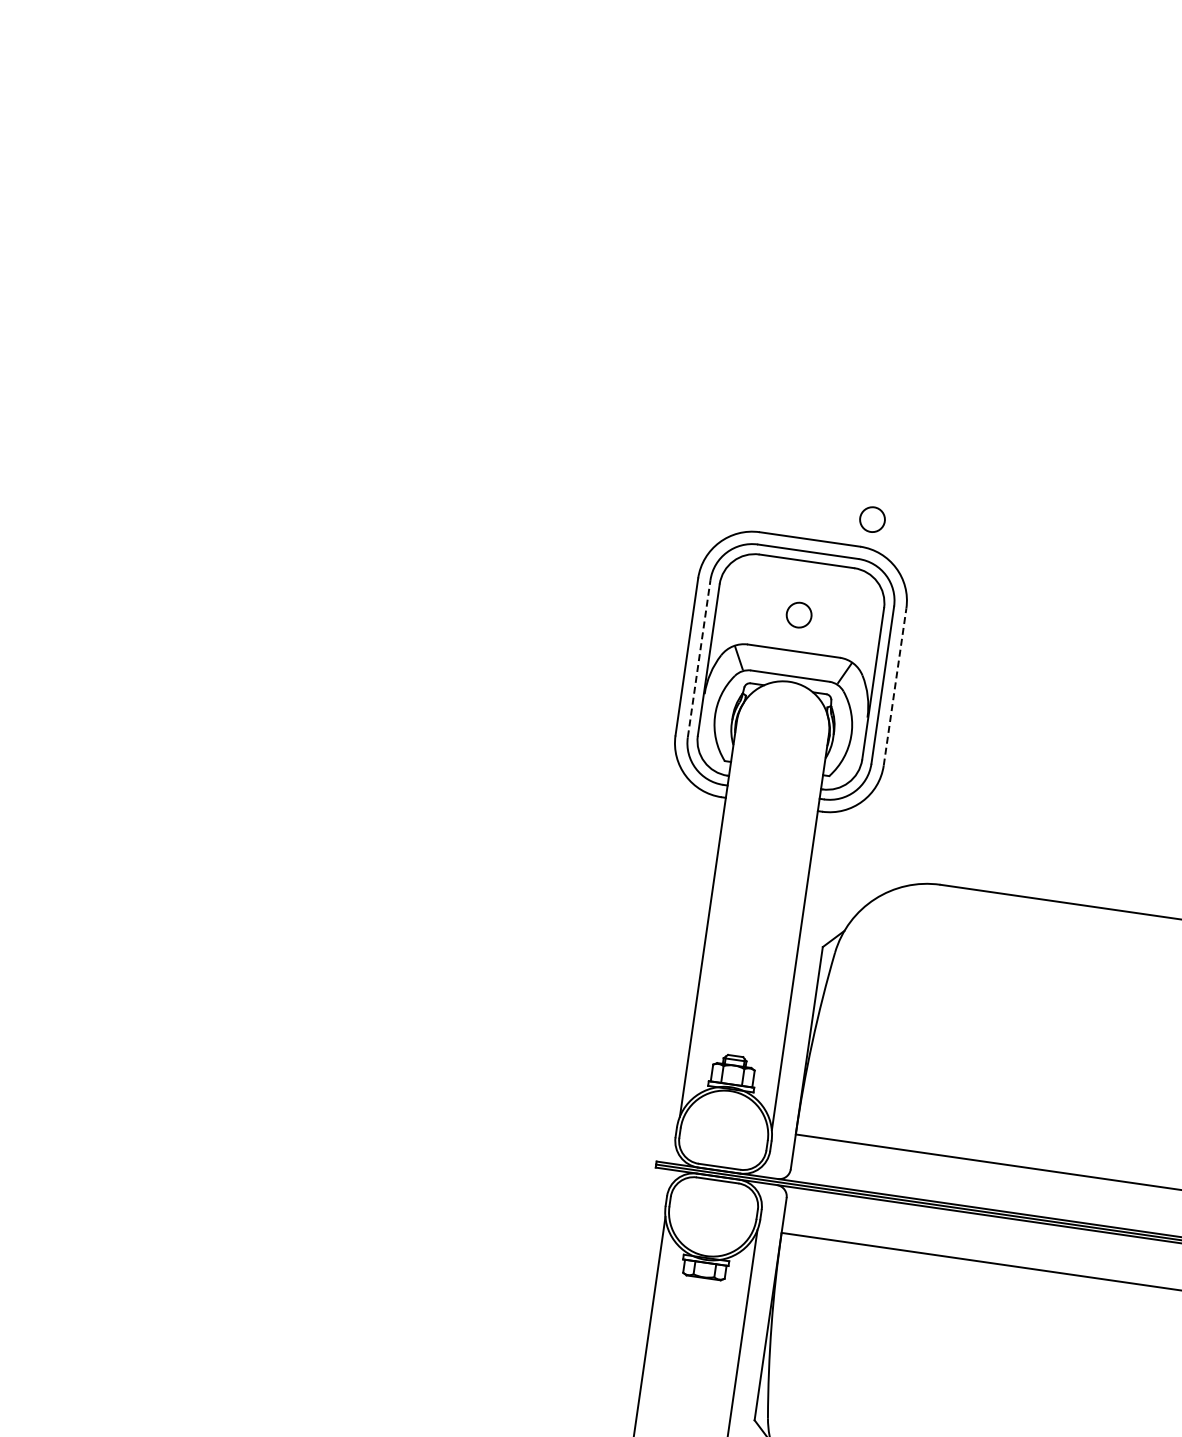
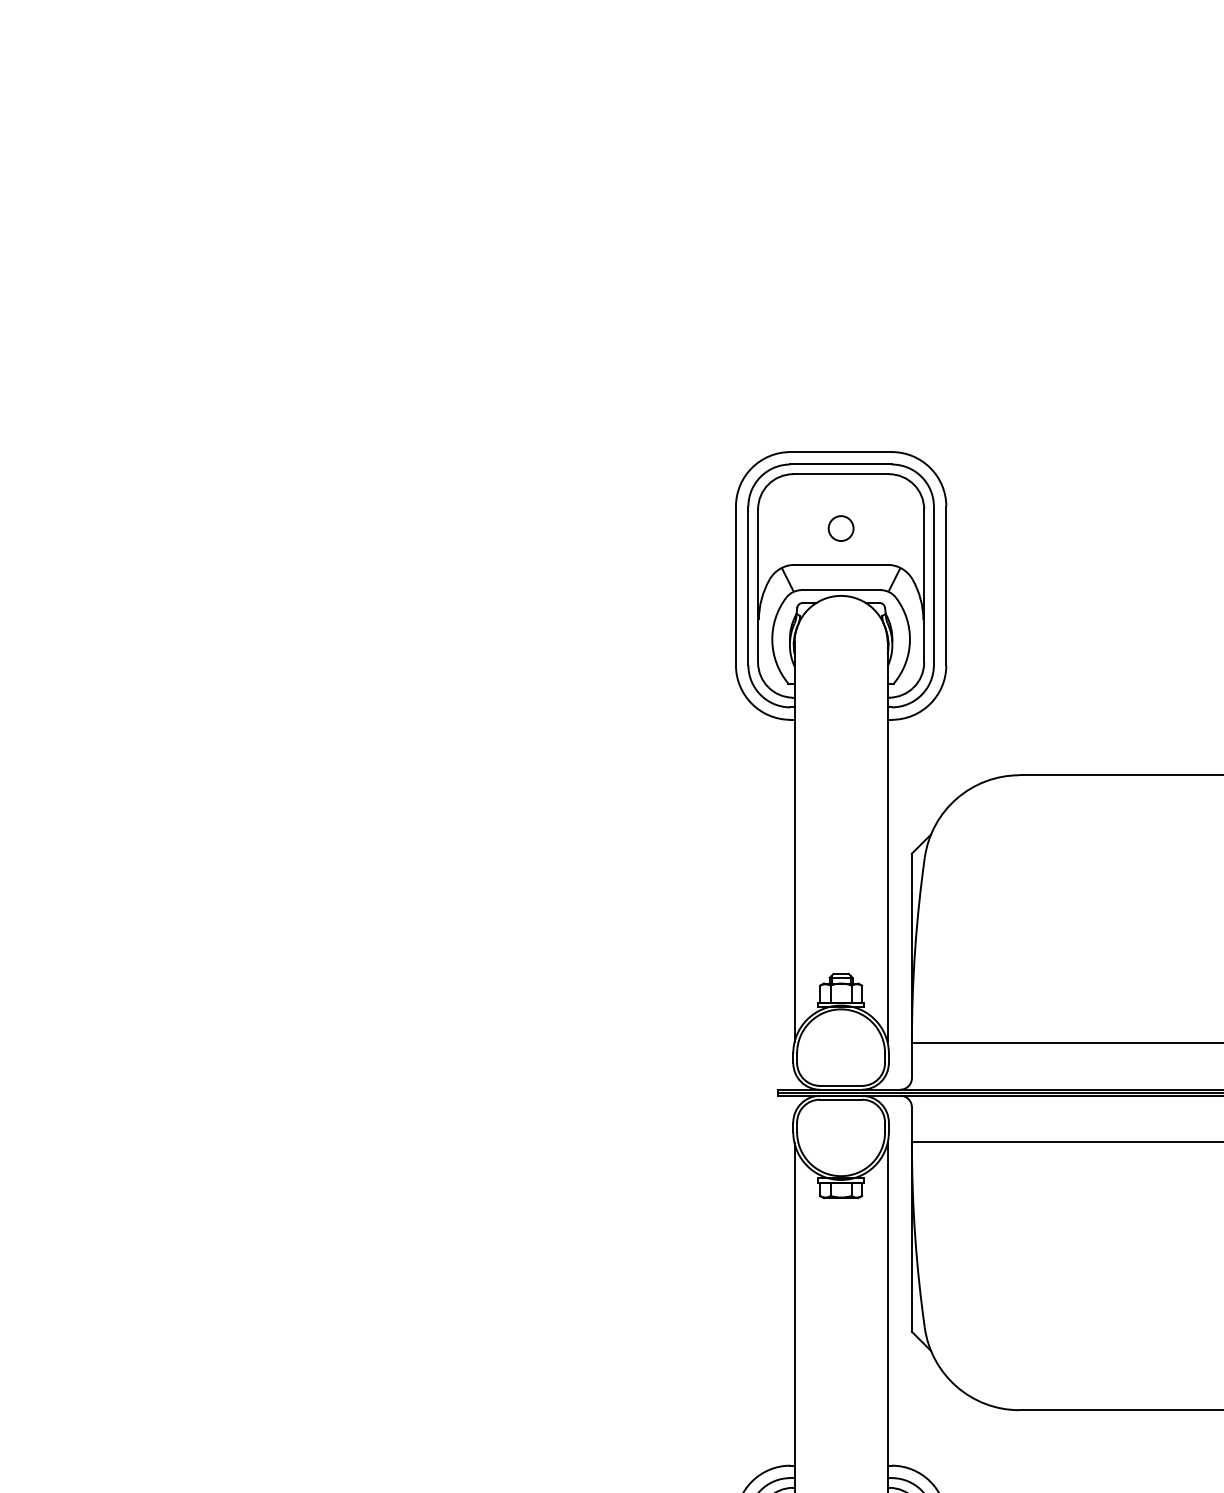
circle: (871, 519) -> (899, 423), removed
line: (699, 658) -> (748, 585), dashed -> solid
line: (895, 686) -> (946, 585), dashed -> solid

